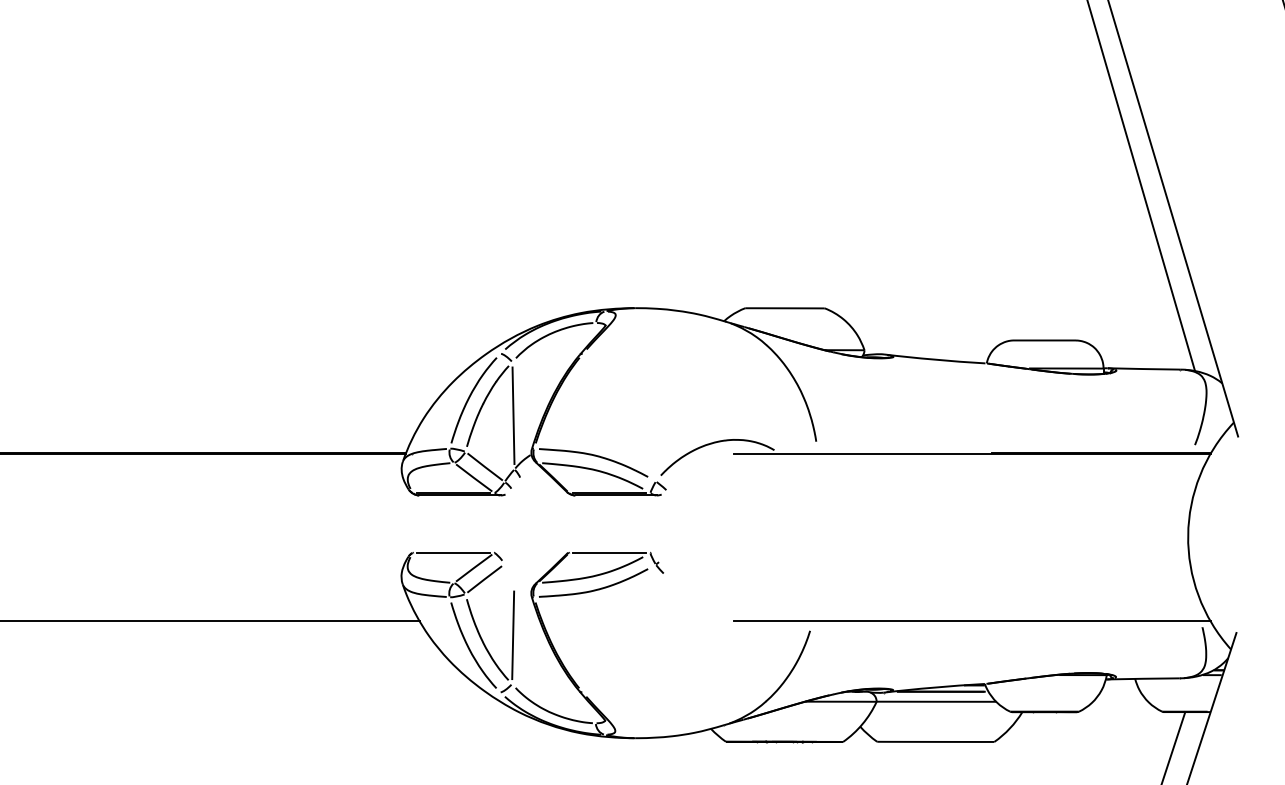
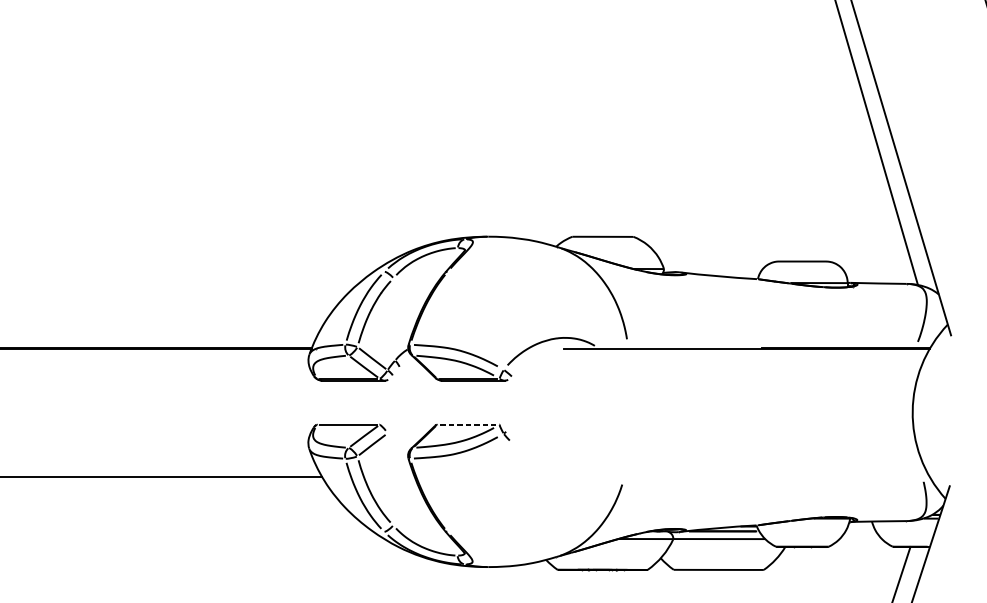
line: (513, 415) -> (394, 319), removed
line: (609, 553) -> (468, 425), solid -> dashed
line: (971, 621) -> (746, 477), removed
line: (513, 635) -> (394, 488), removed

